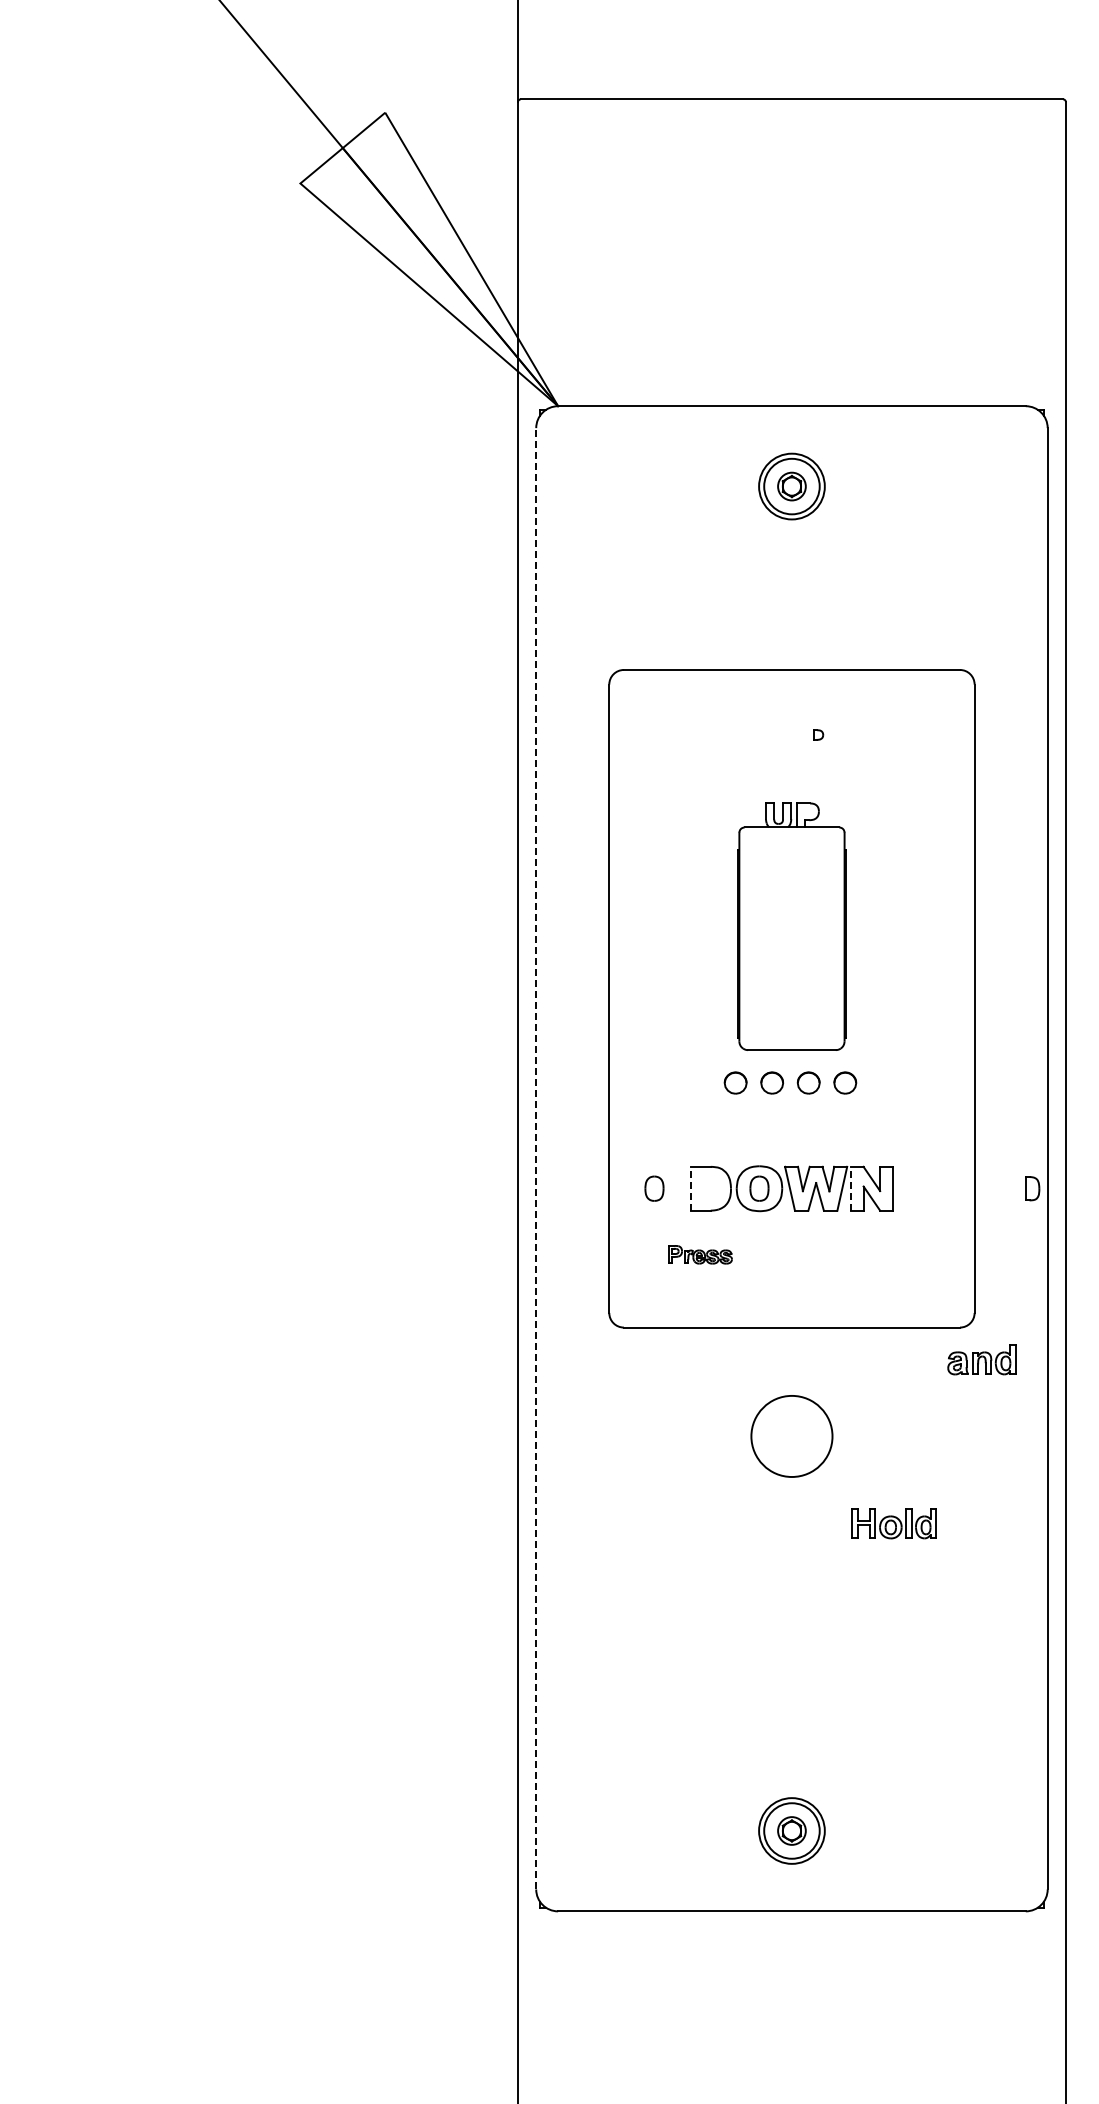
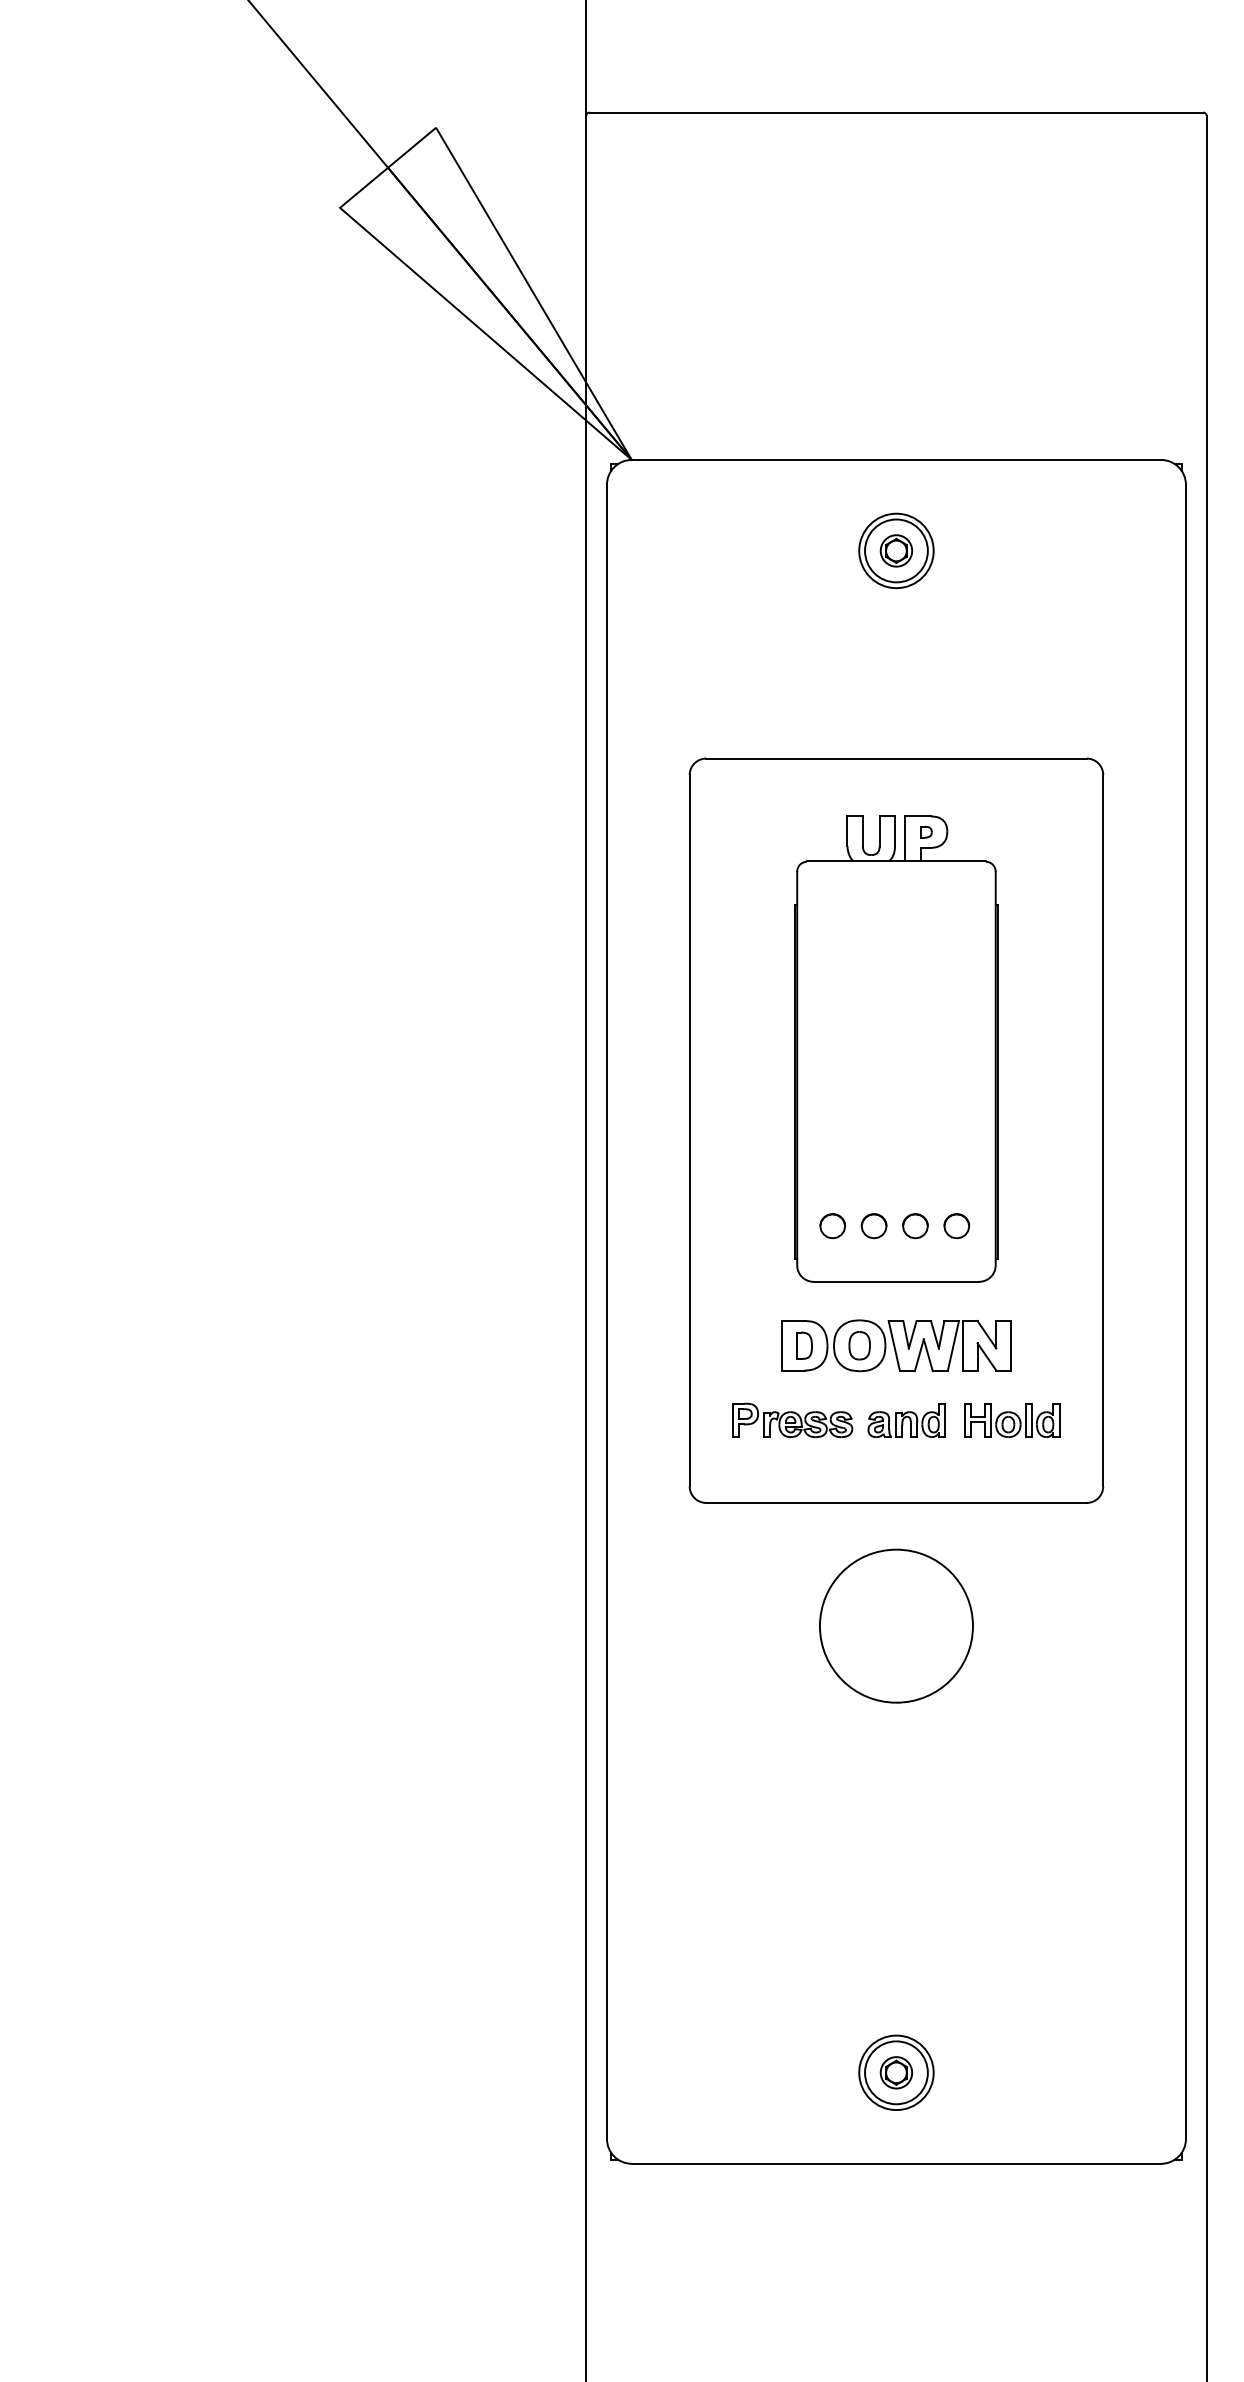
part: (791, 926) -> (895, 1048), size x1.67
line: (536, 1158) -> (607, 1311), dashed -> solid
part: (654, 1188) -> (740, 1345), removed
line: (690, 1188) -> (781, 1345), dashed -> solid
line: (851, 1188) -> (963, 1345), dashed -> solid
part: (1032, 1188) -> (804, 1345), moved
part: (700, 1254) -> (792, 1420), size x1.67
part: (981, 1359) -> (906, 1420), moved
circle: (791, 1436) -> (895, 1626), size x1.67
part: (893, 1523) -> (1011, 1420), moved

